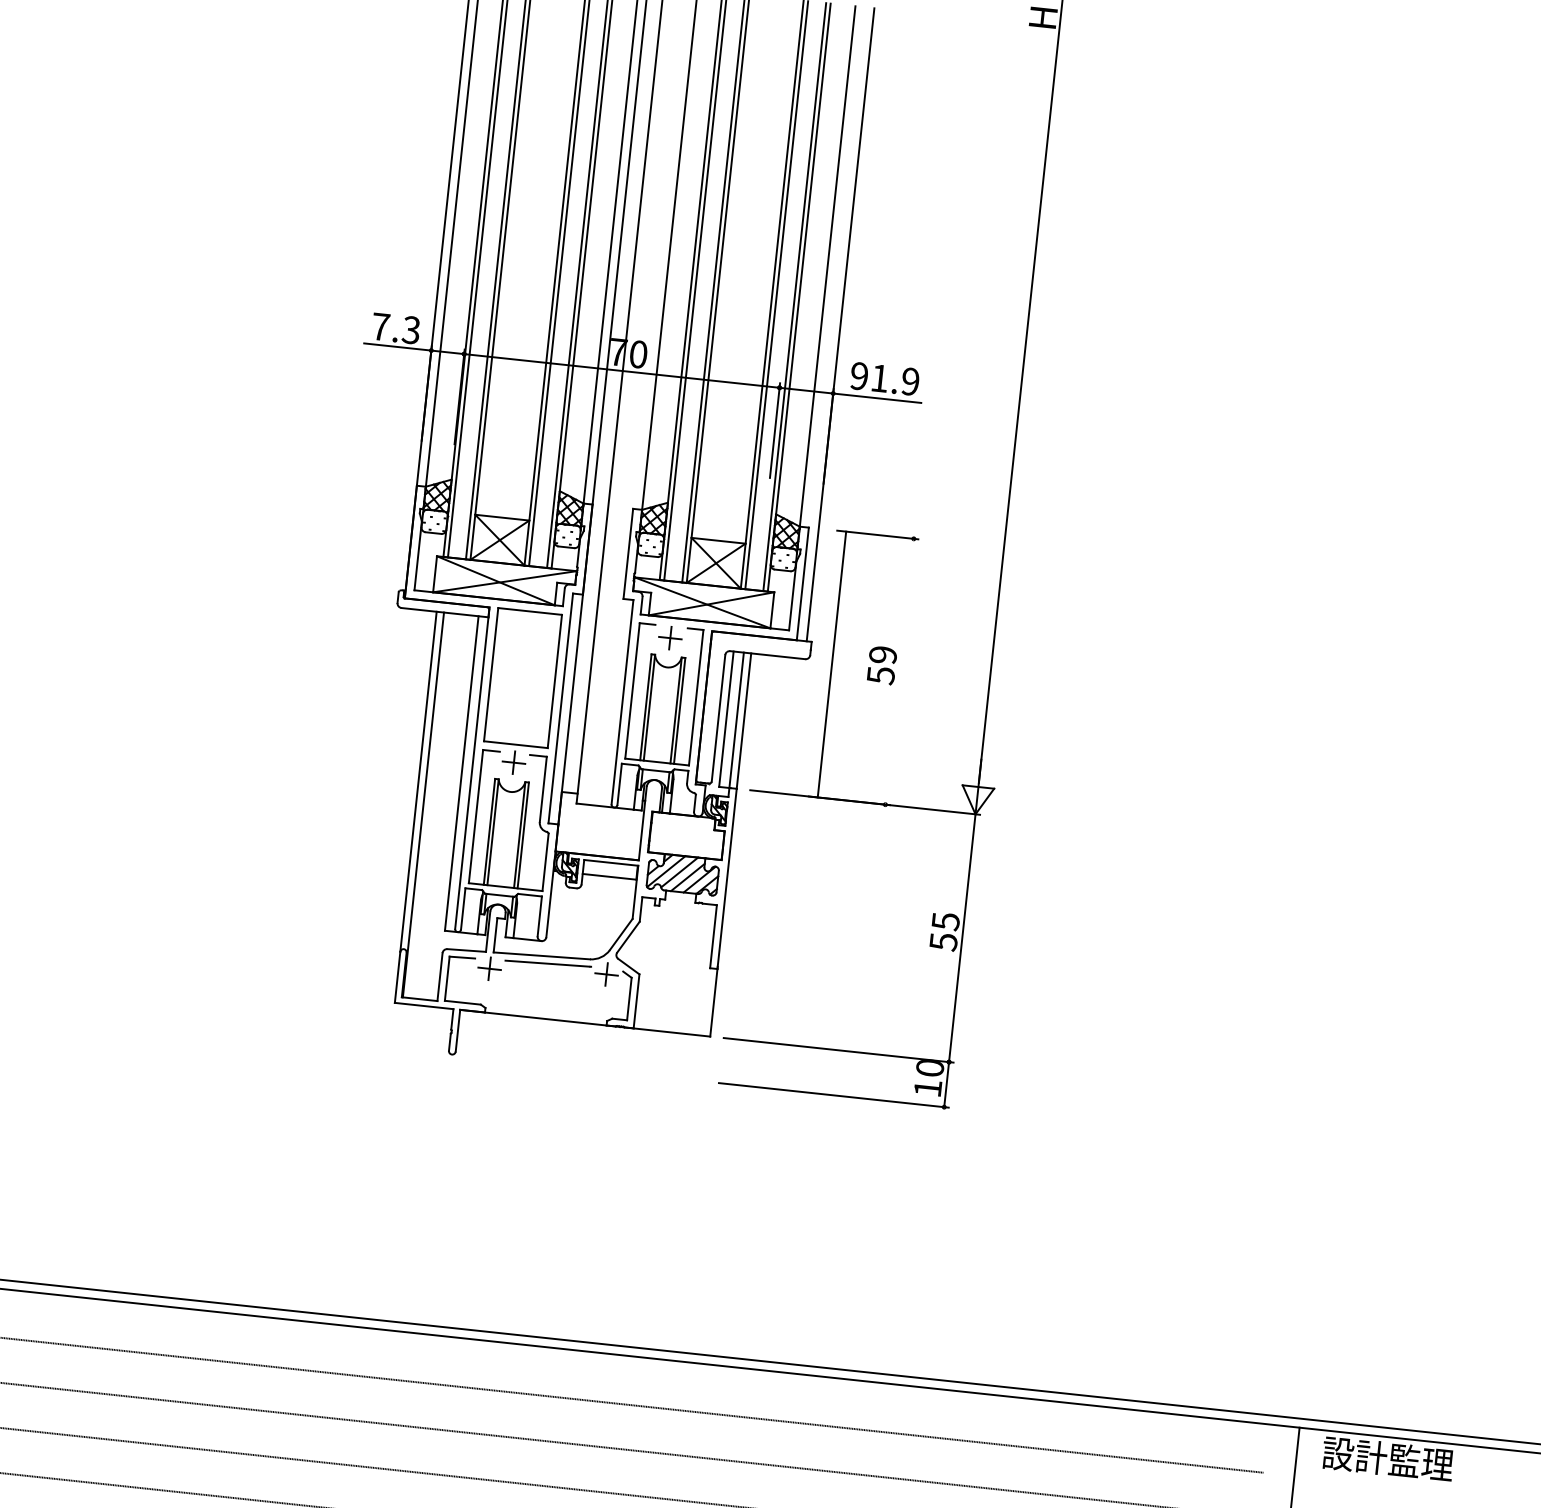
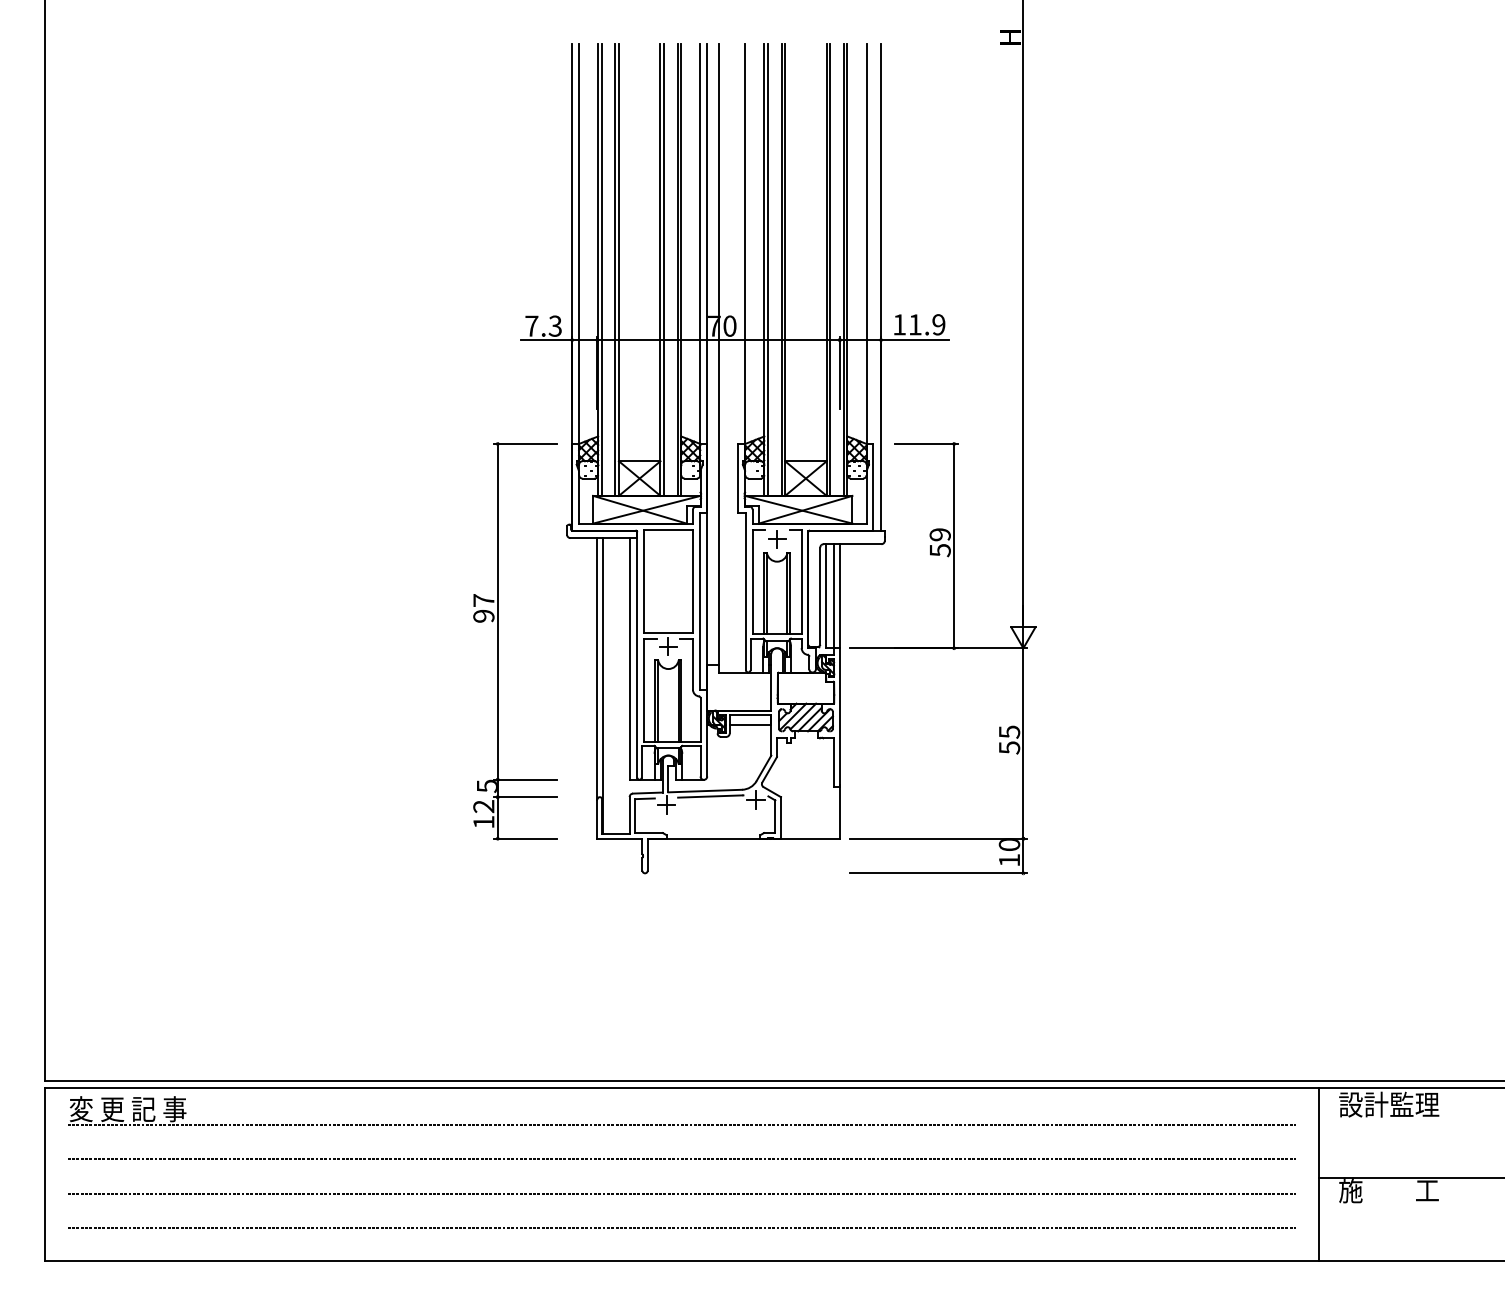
text: (859, 375) -> (899, 324), 91.9 -> 11.9
line: (832, 663) -> (954, 545), moved
part: (293, 732) -> (498, 641), added

